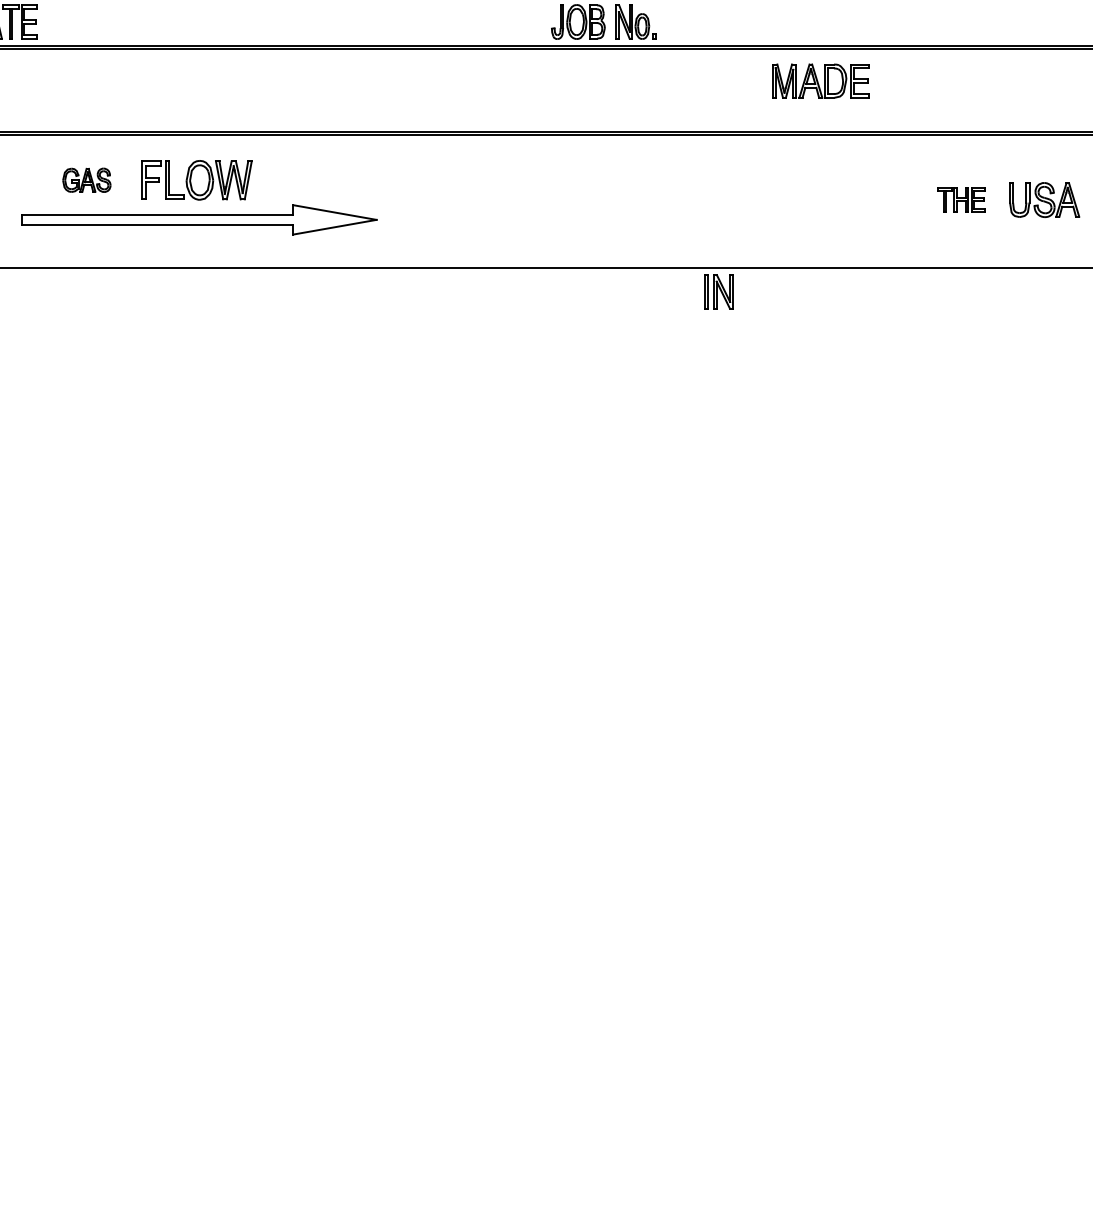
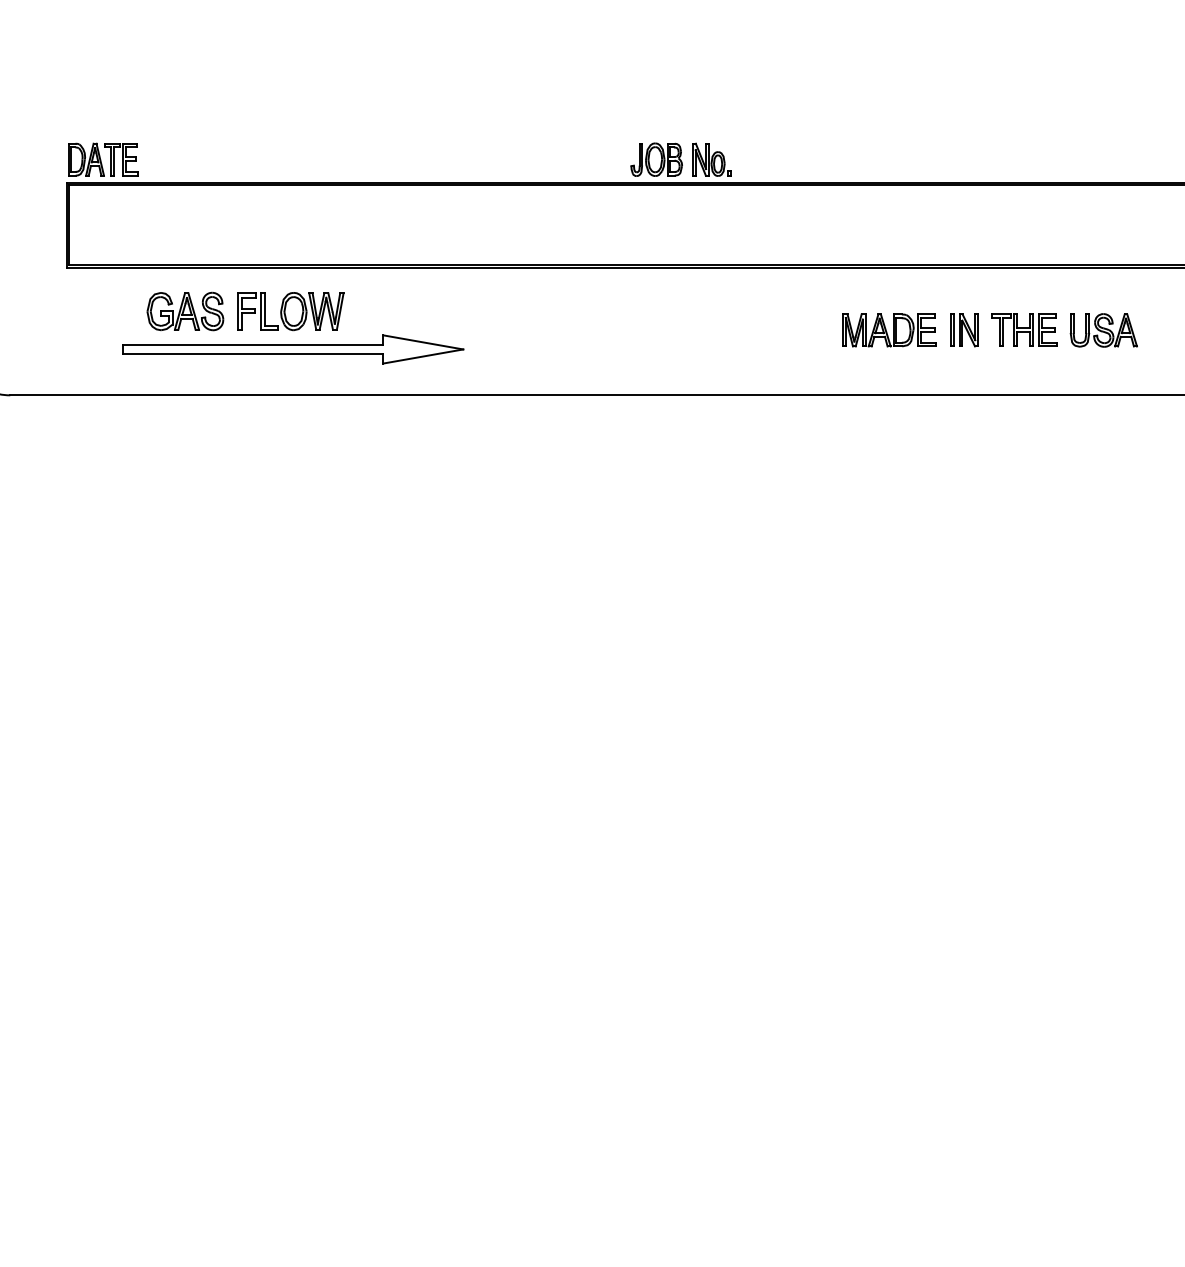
part: (821, 81) -> (889, 330), moved
part: (86, 180) -> (185, 311), size x1.67
part: (961, 199) -> (1024, 329), size x1.43
part: (718, 291) -> (964, 330), moved

